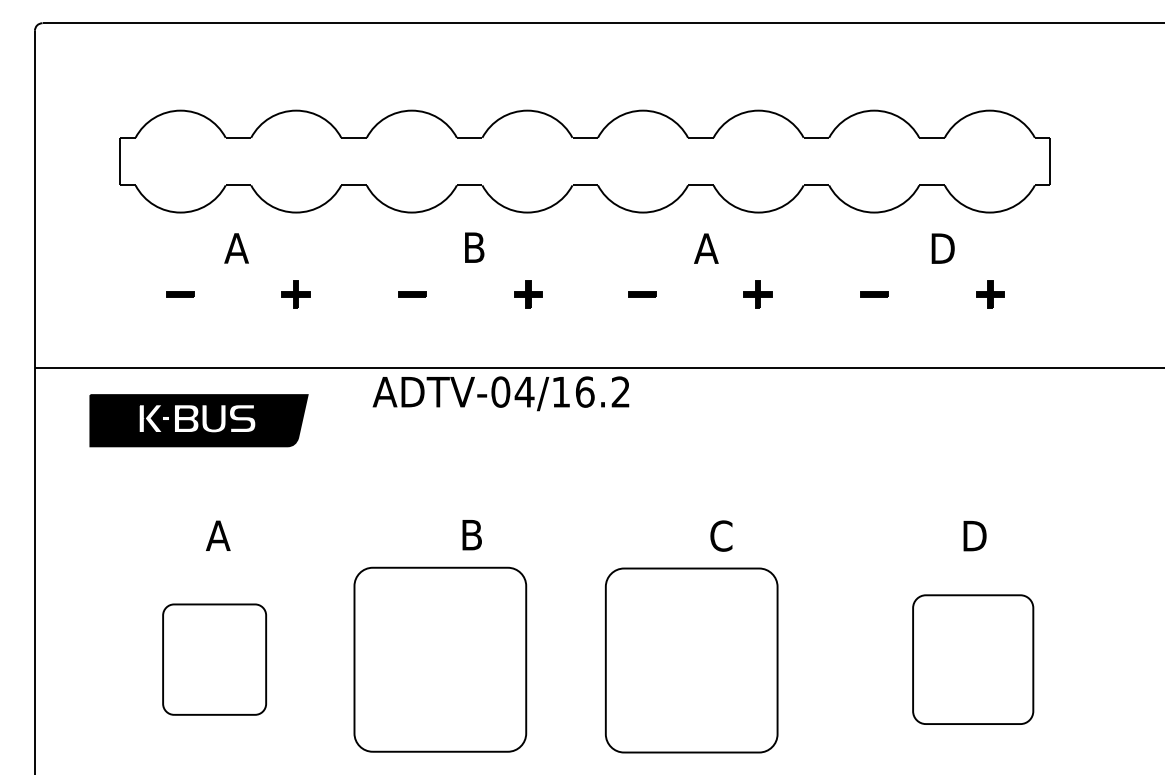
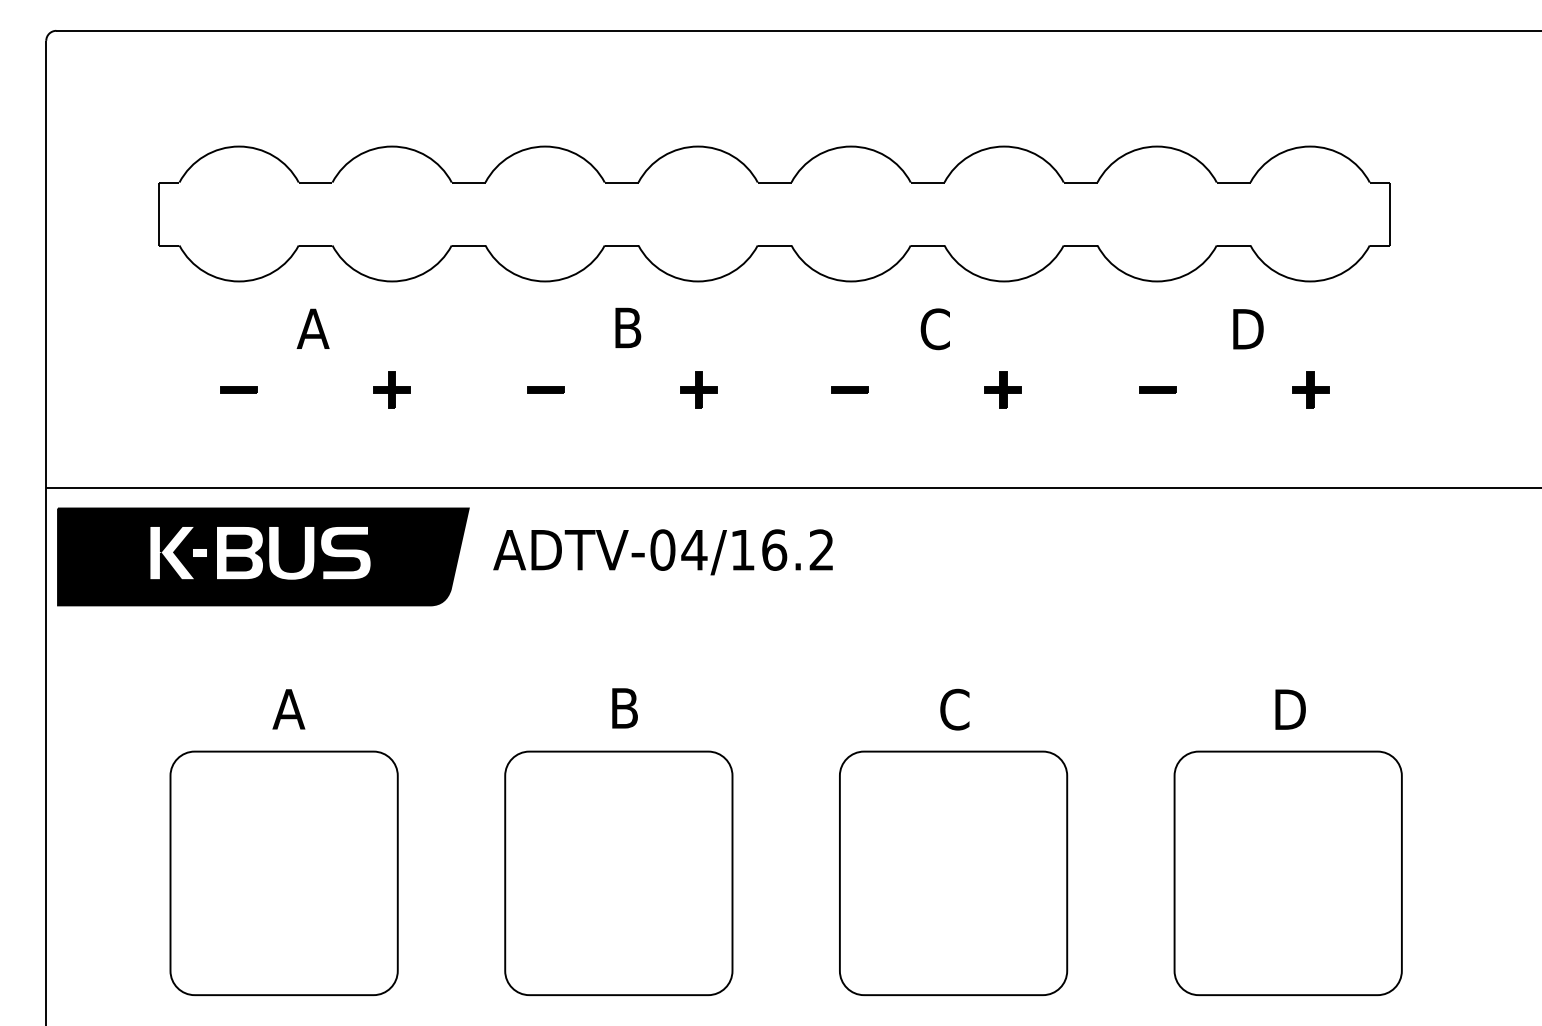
text: (706, 248) -> (934, 329), A -> C
text: (500, 393) -> (662, 552), moved
part: (199, 420) -> (263, 556), size x1.43
part: (214, 659) -> (283, 872), size x1.67
part: (440, 659) -> (618, 872), moved
part: (691, 659) -> (953, 872), moved
part: (972, 659) -> (1287, 872), size x1.43

